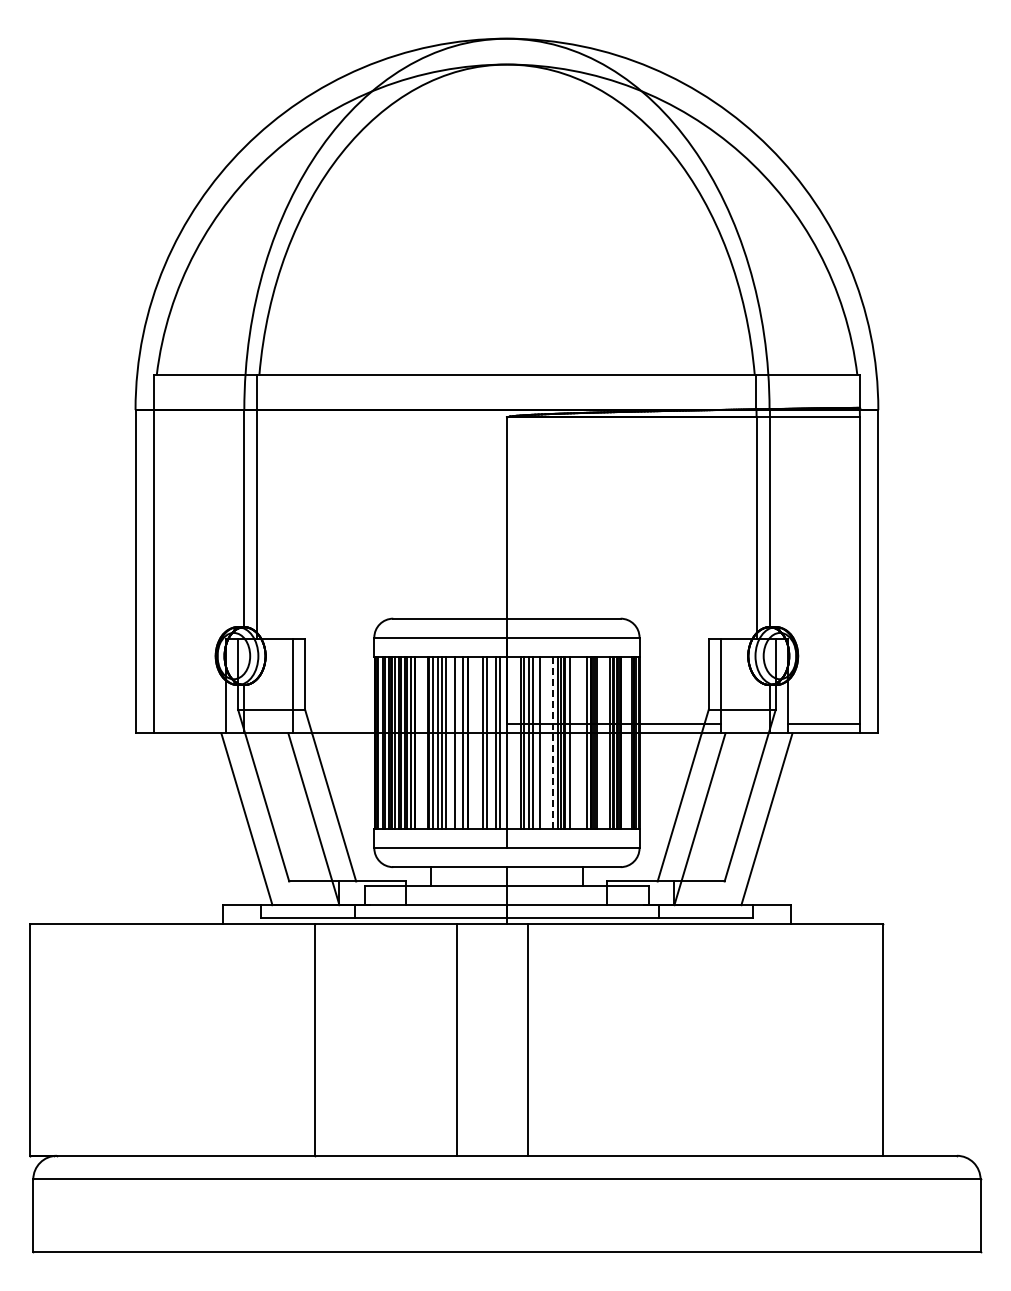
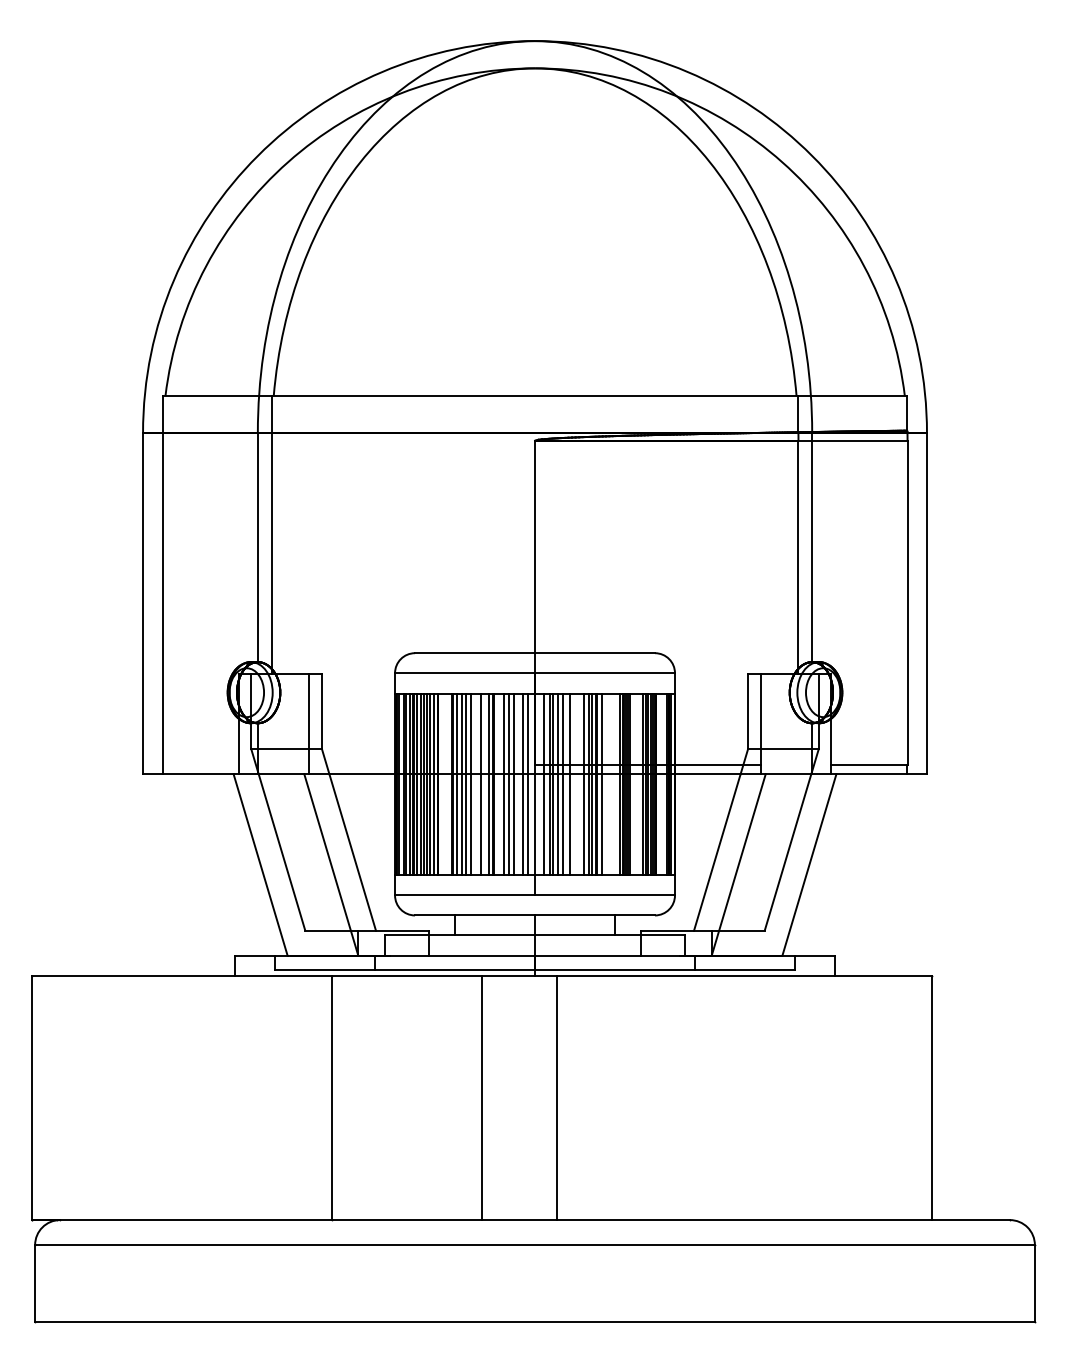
line: (477, 742) -> (503, 783), added
line: (515, 742) -> (544, 783), added
line: (553, 742) -> (584, 783), dashed -> solid

